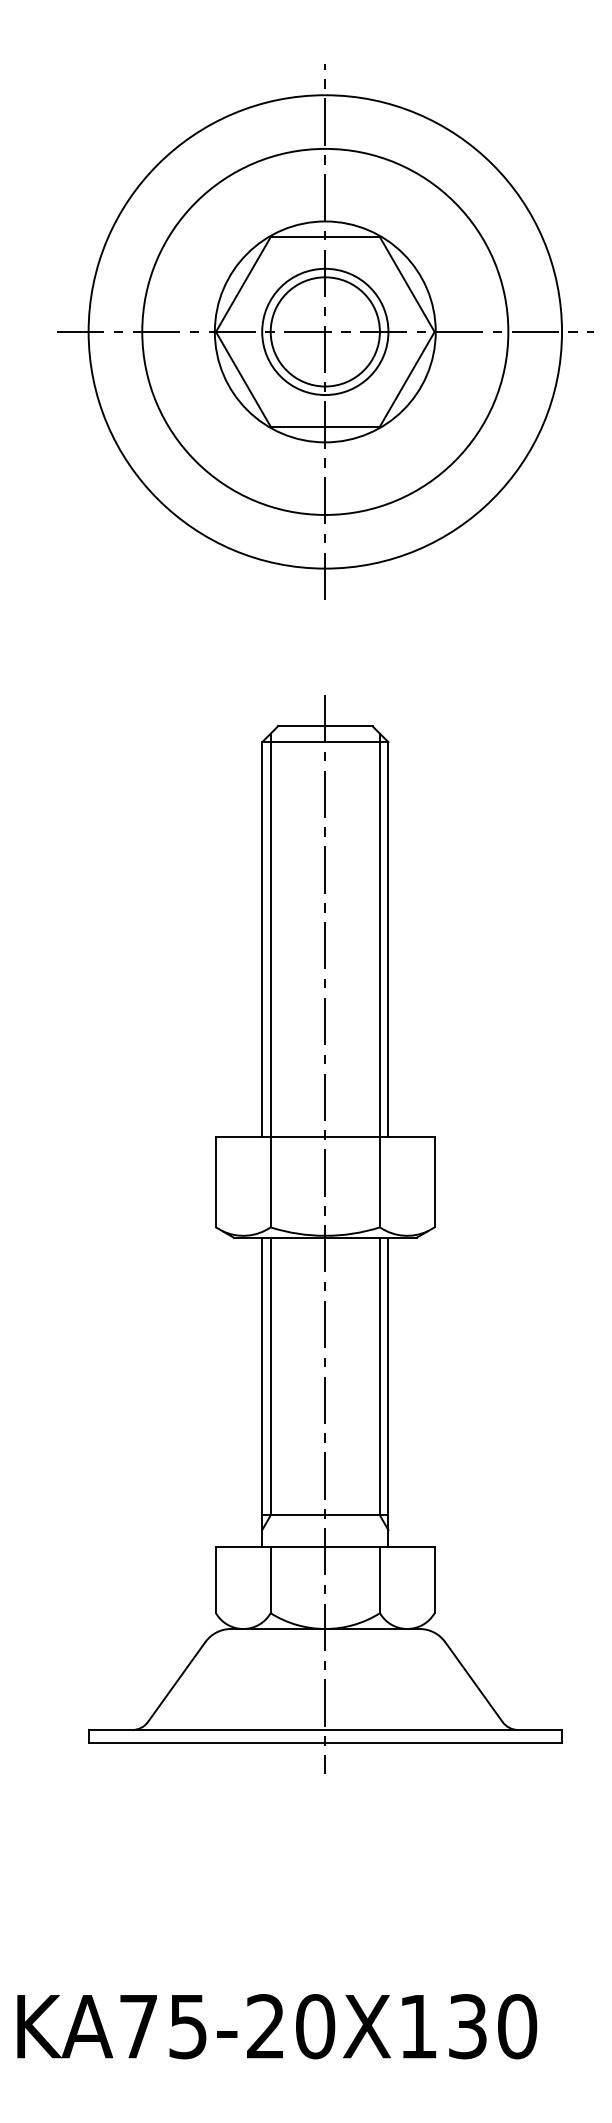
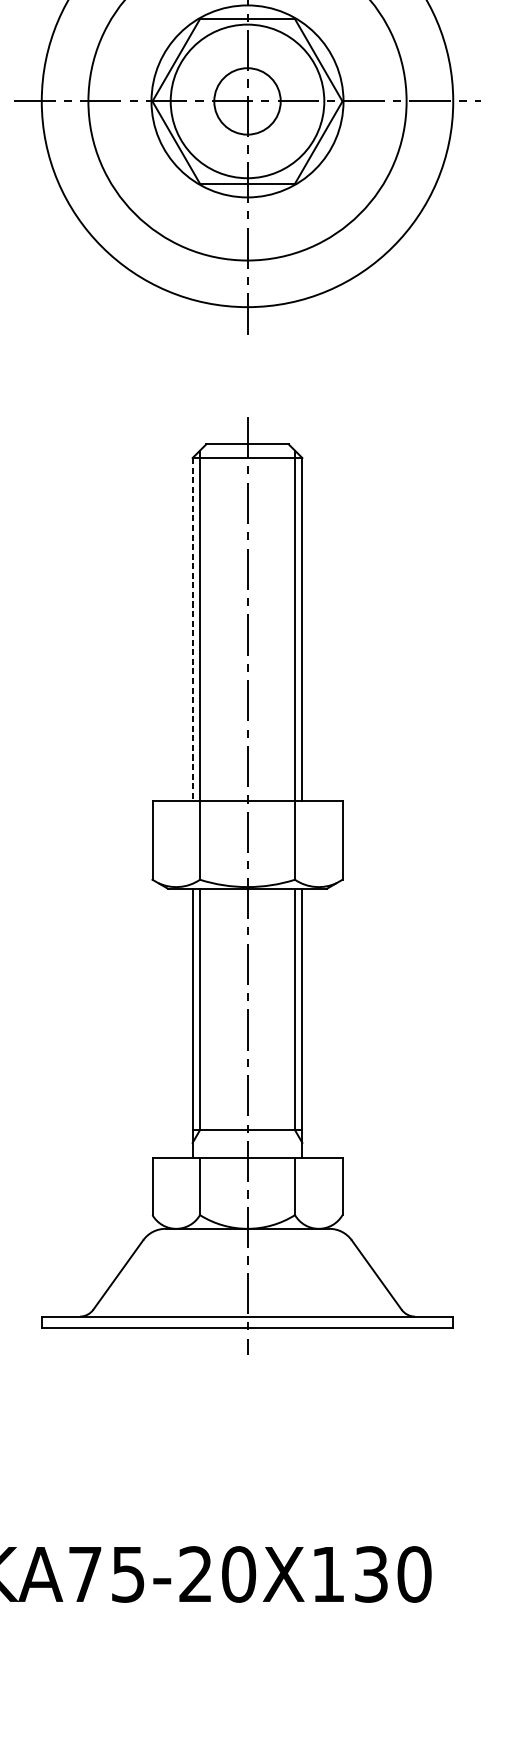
circle: (324, 331) -> (246, 101), size x0.7
circle: (325, 331) -> (247, 101), size x1.4
line: (262, 939) -> (192, 629), solid -> dashed

